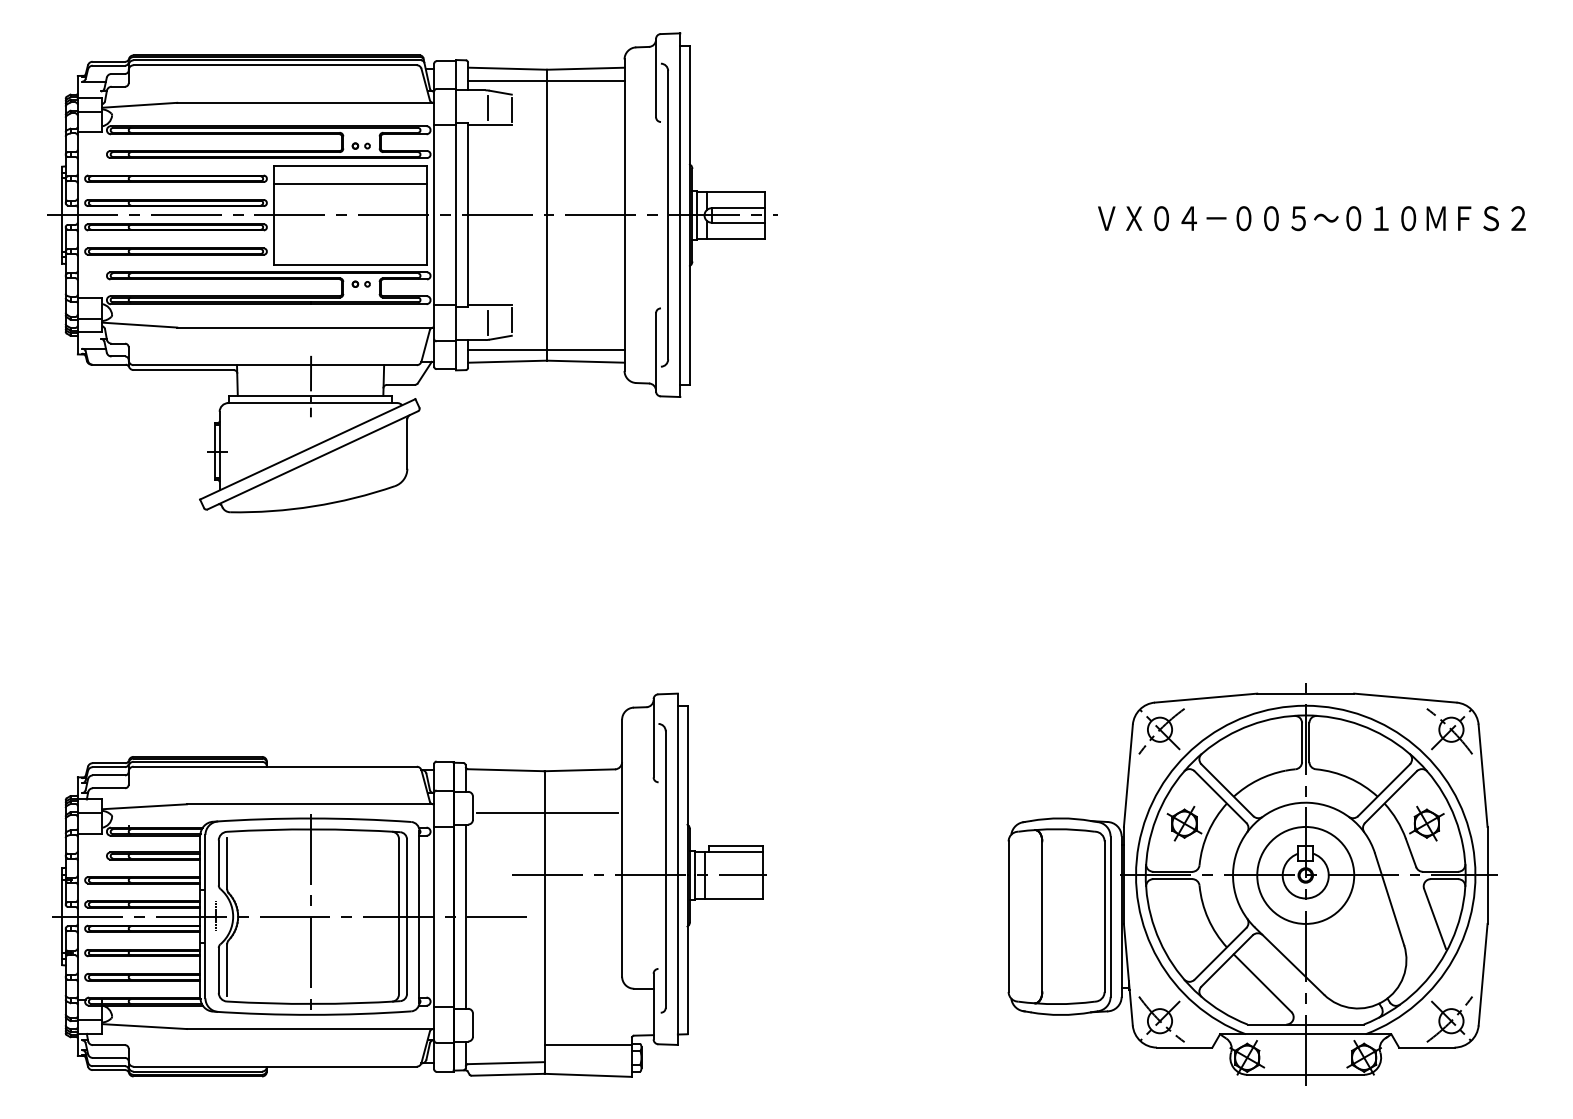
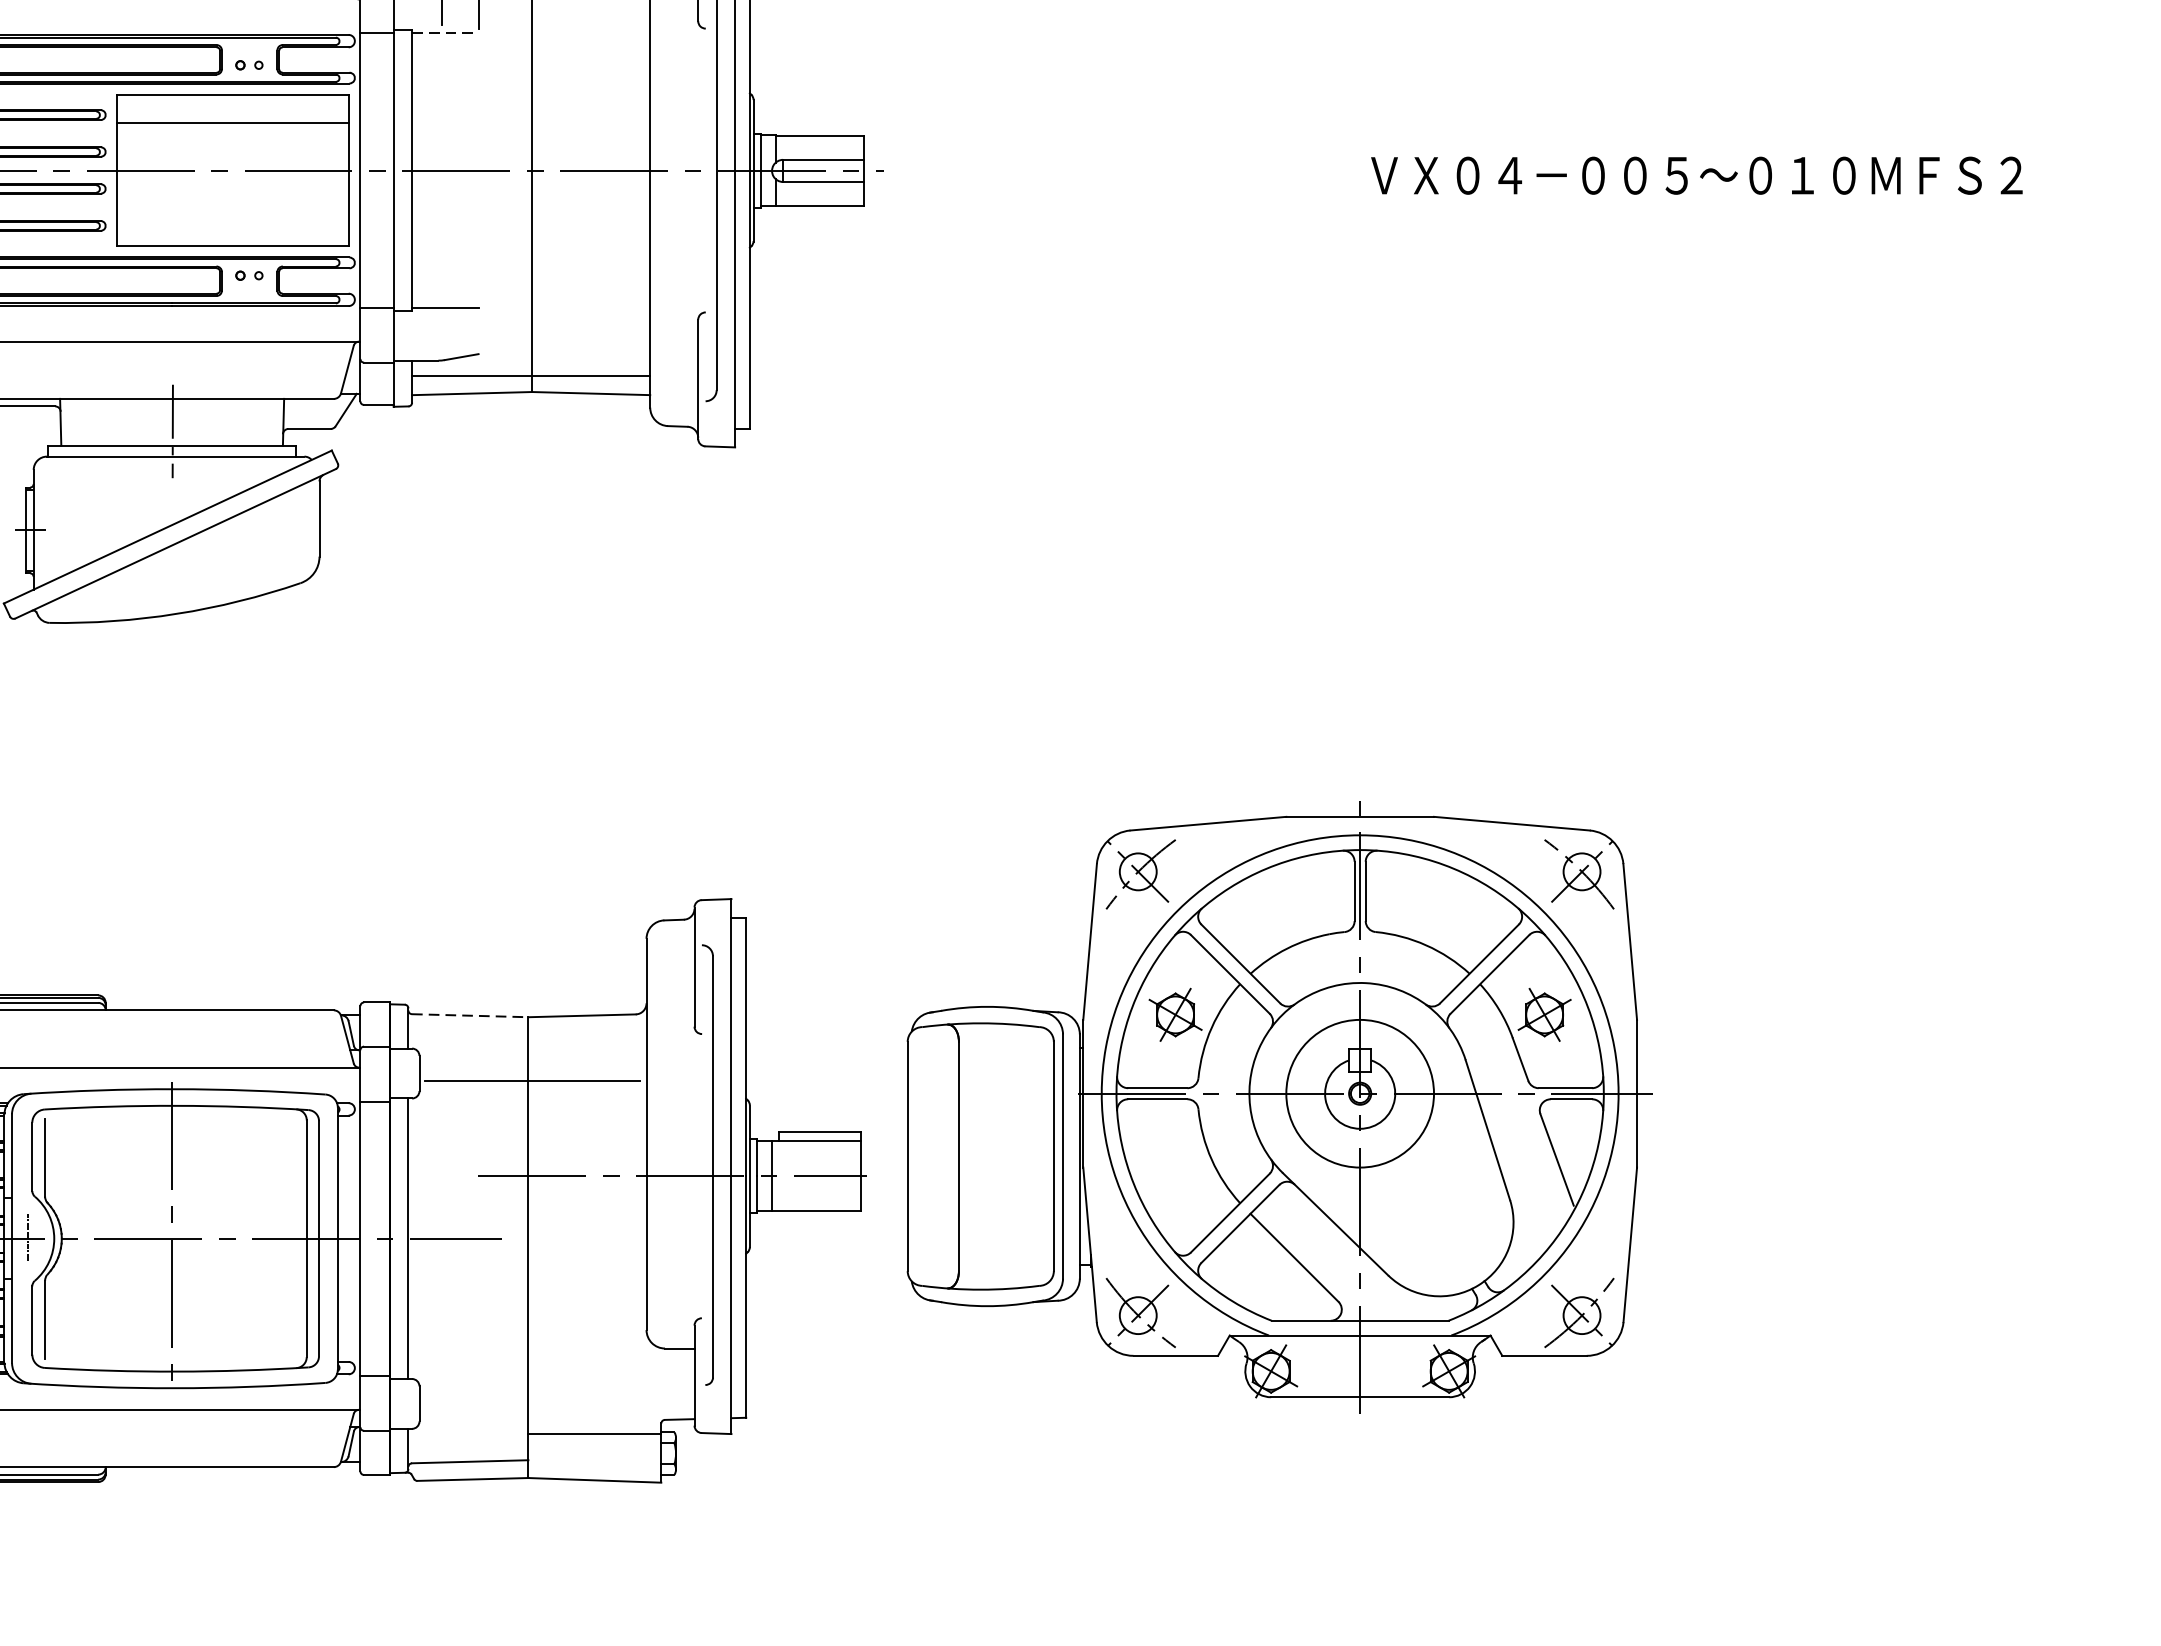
line: (489, 125) -> (444, 33), solid -> dashed
line: (511, 320) -> (478, 330), removed
line: (487, 322) -> (441, 333), removed
line: (506, 770) -> (470, 1016), solid -> dashed
part: (1252, 884) -> (1279, 1107), moved

